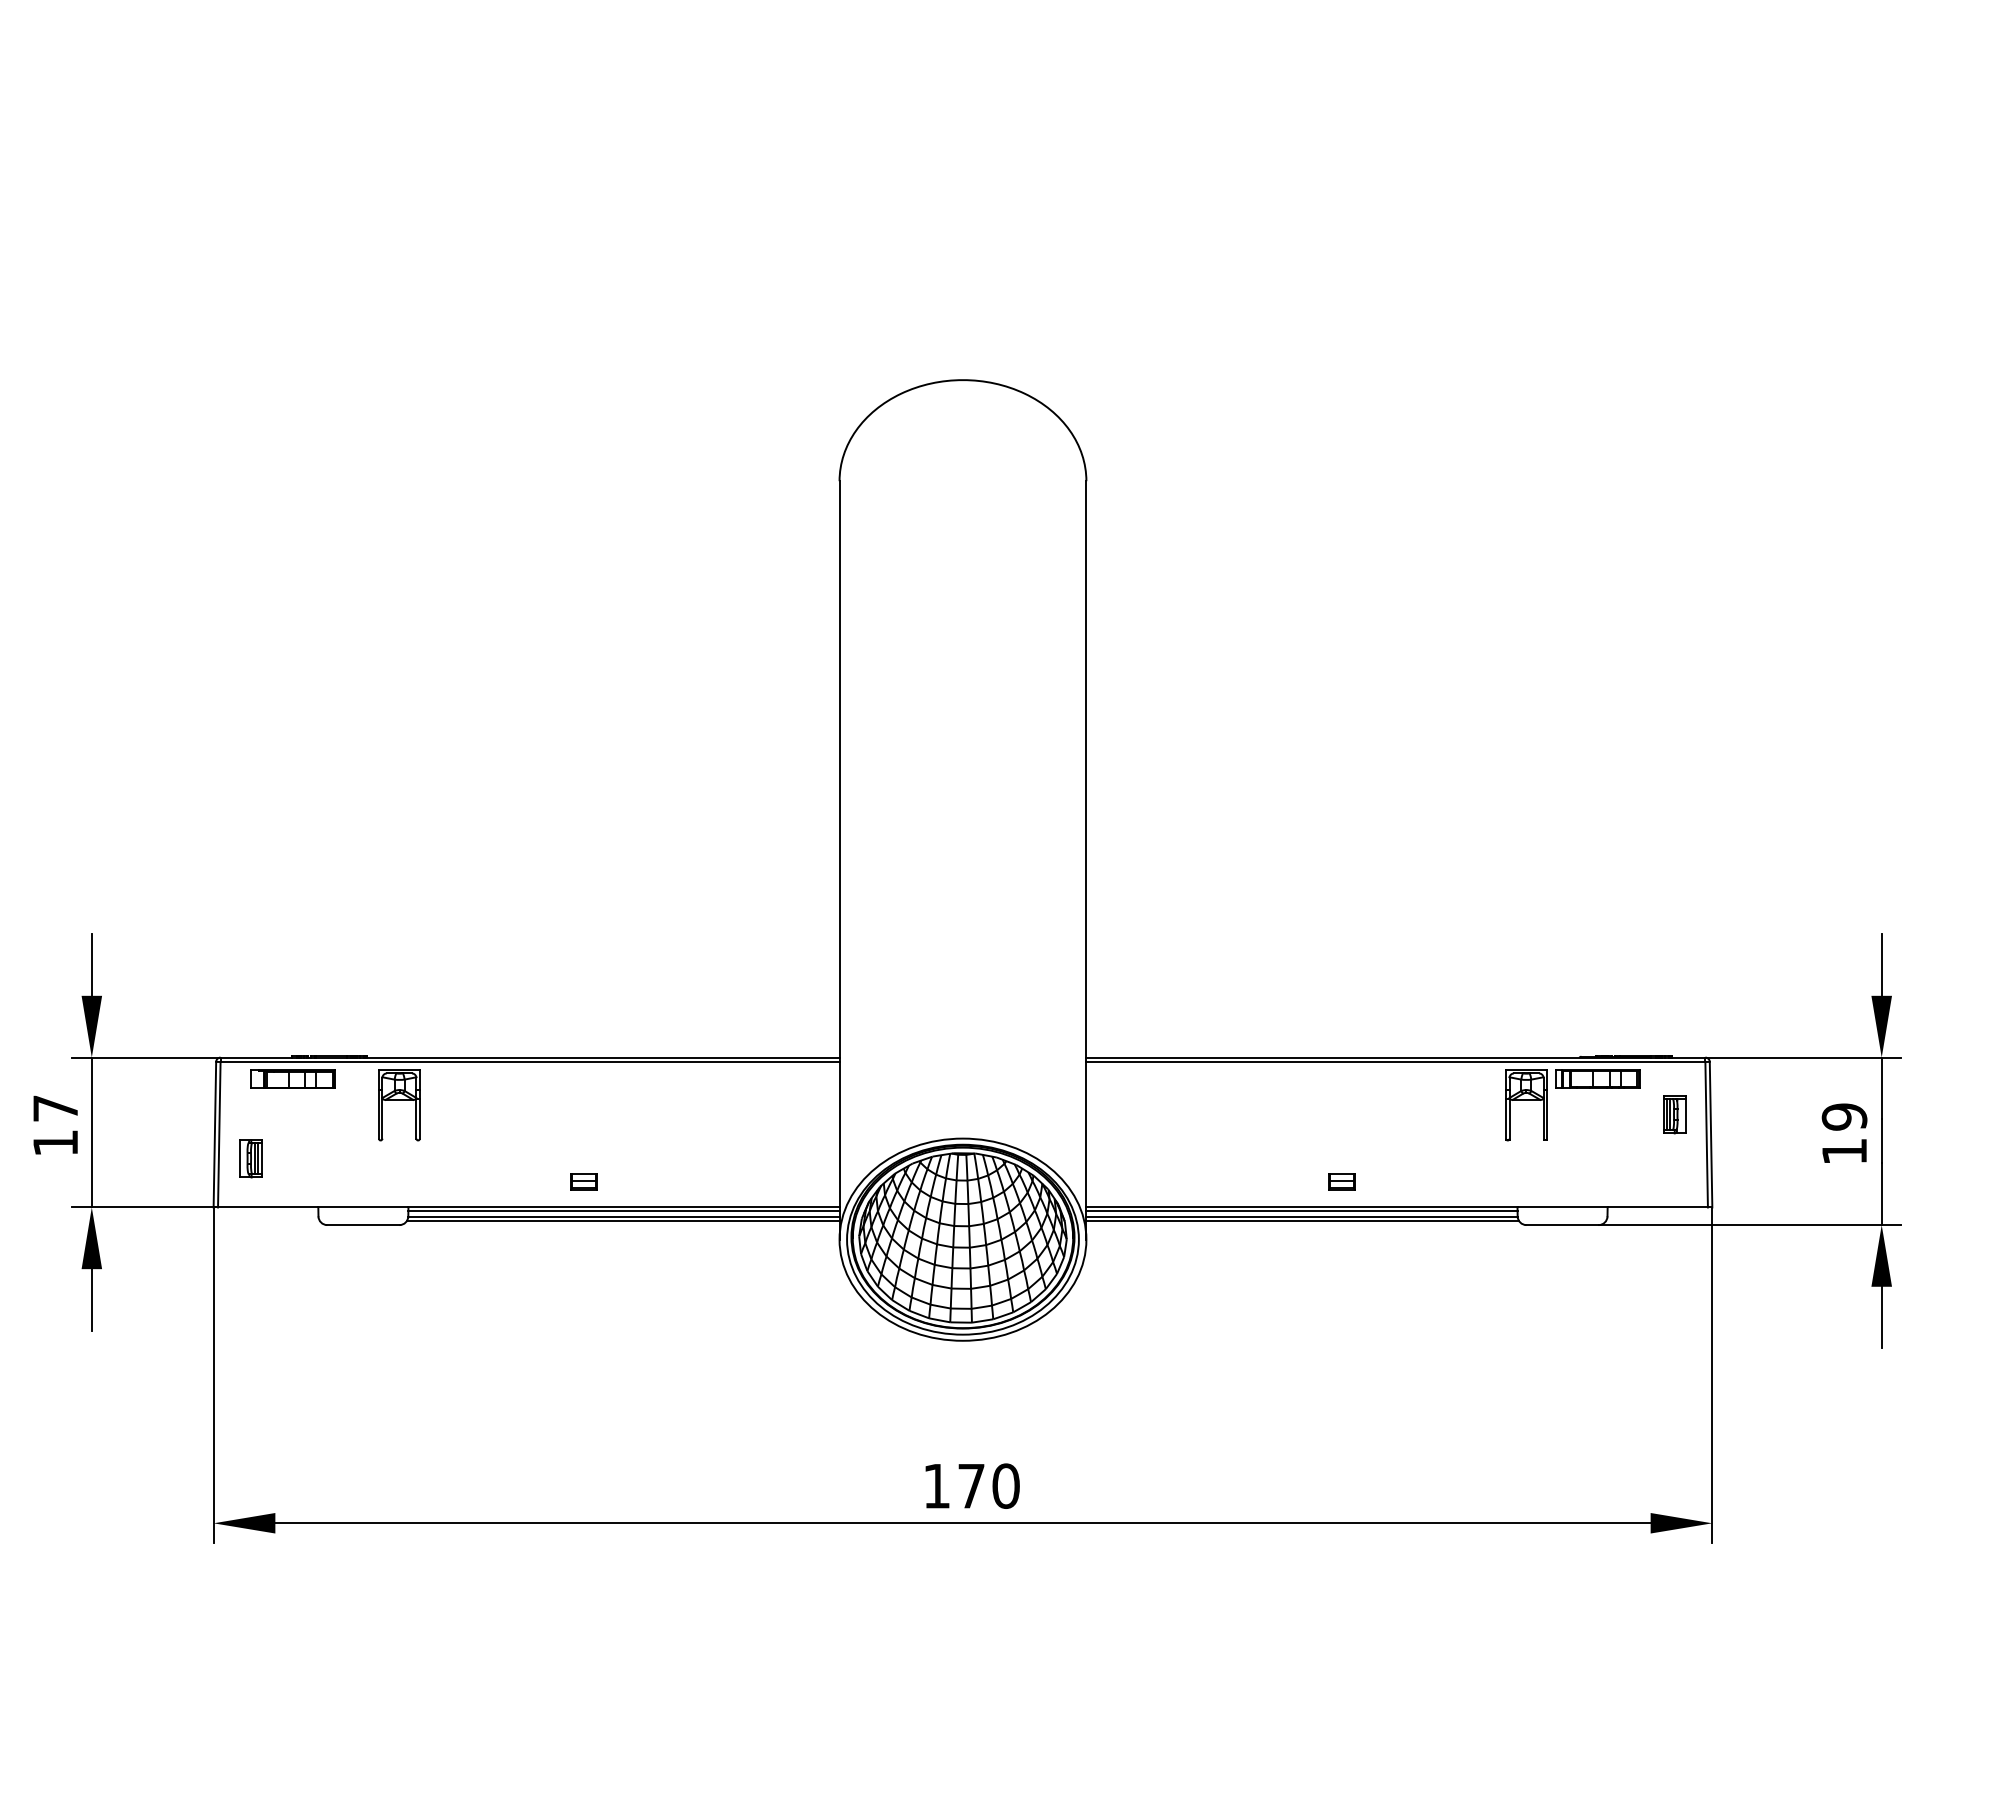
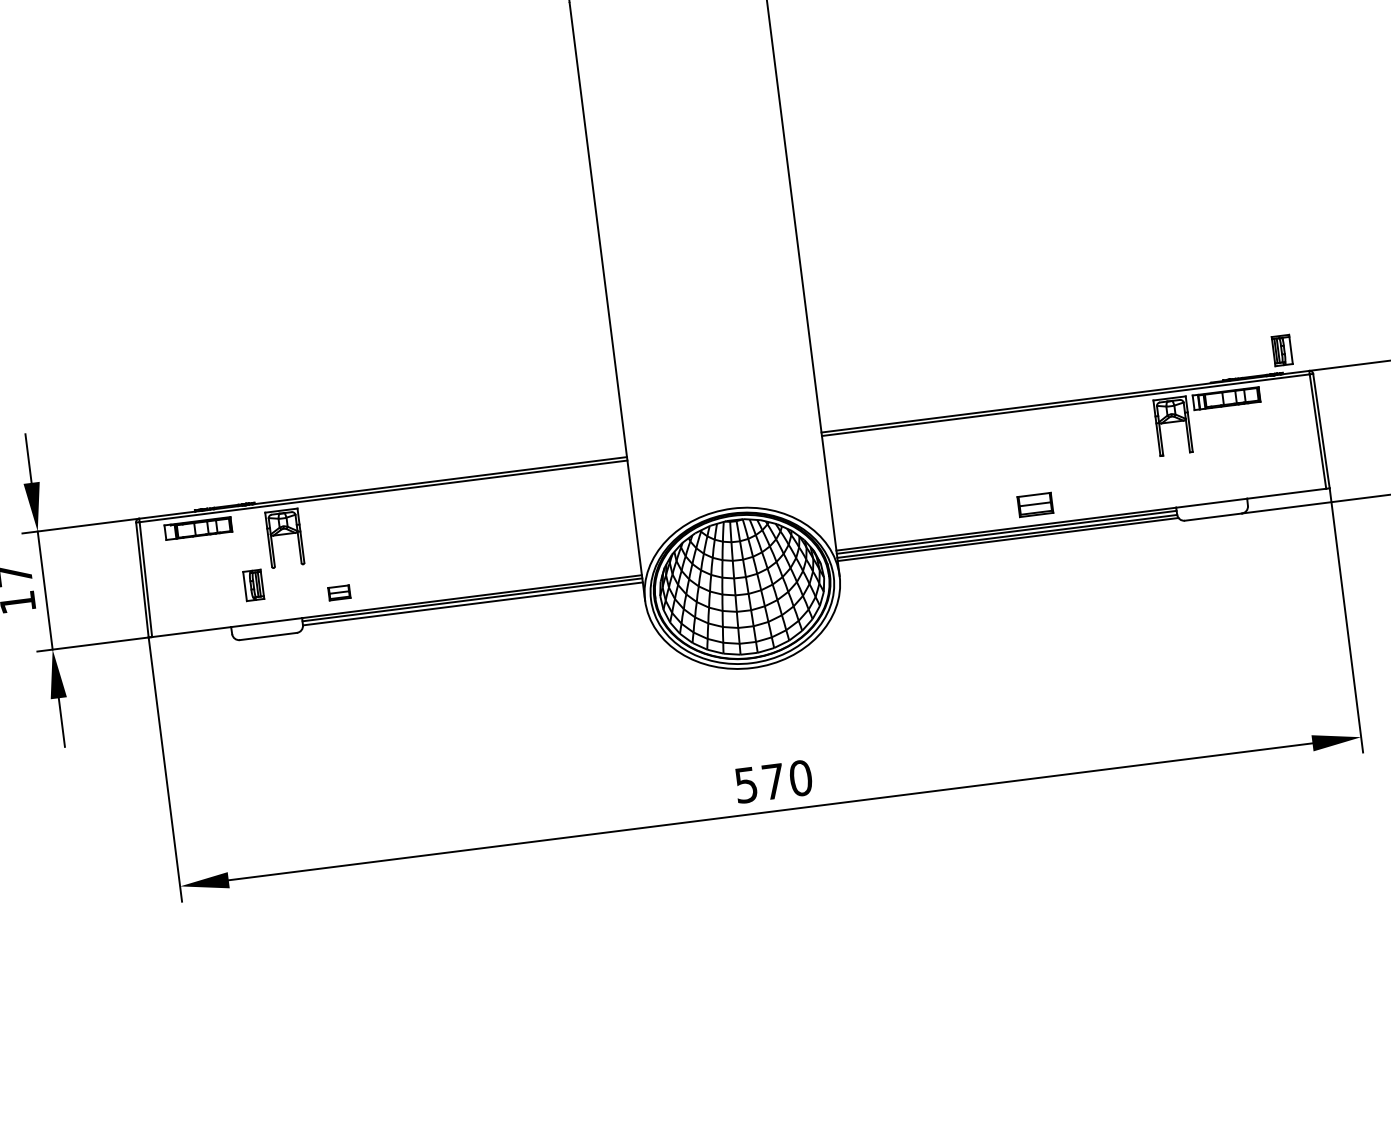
part: (1674, 1114) -> (1281, 350), moved
part: (250, 1158) -> (253, 585), moved
part: (583, 1181) -> (339, 592), moved
part: (1341, 1181) -> (1034, 504), size x1.6
line: (623, 1220) -> (472, 606), removed
text: (936, 1486) -> (746, 785), 170 -> 570

